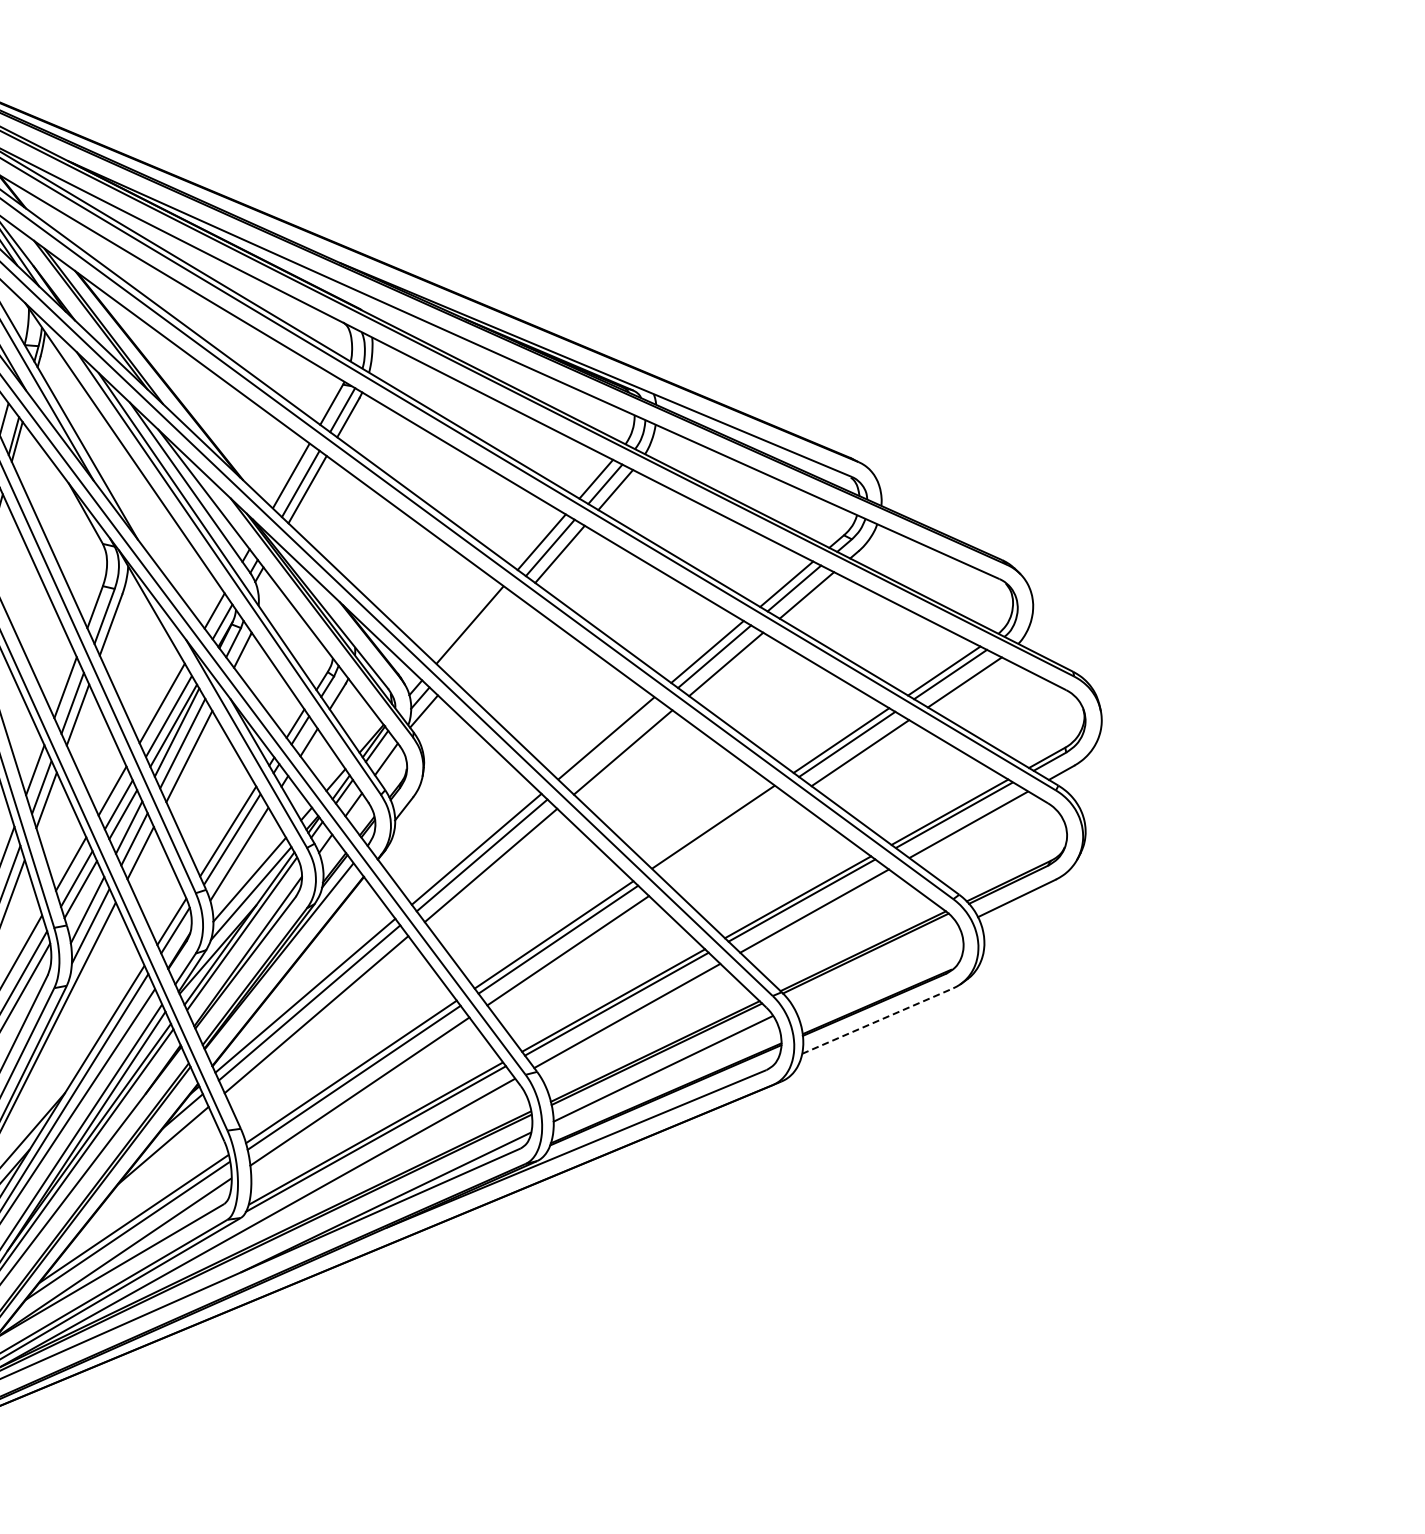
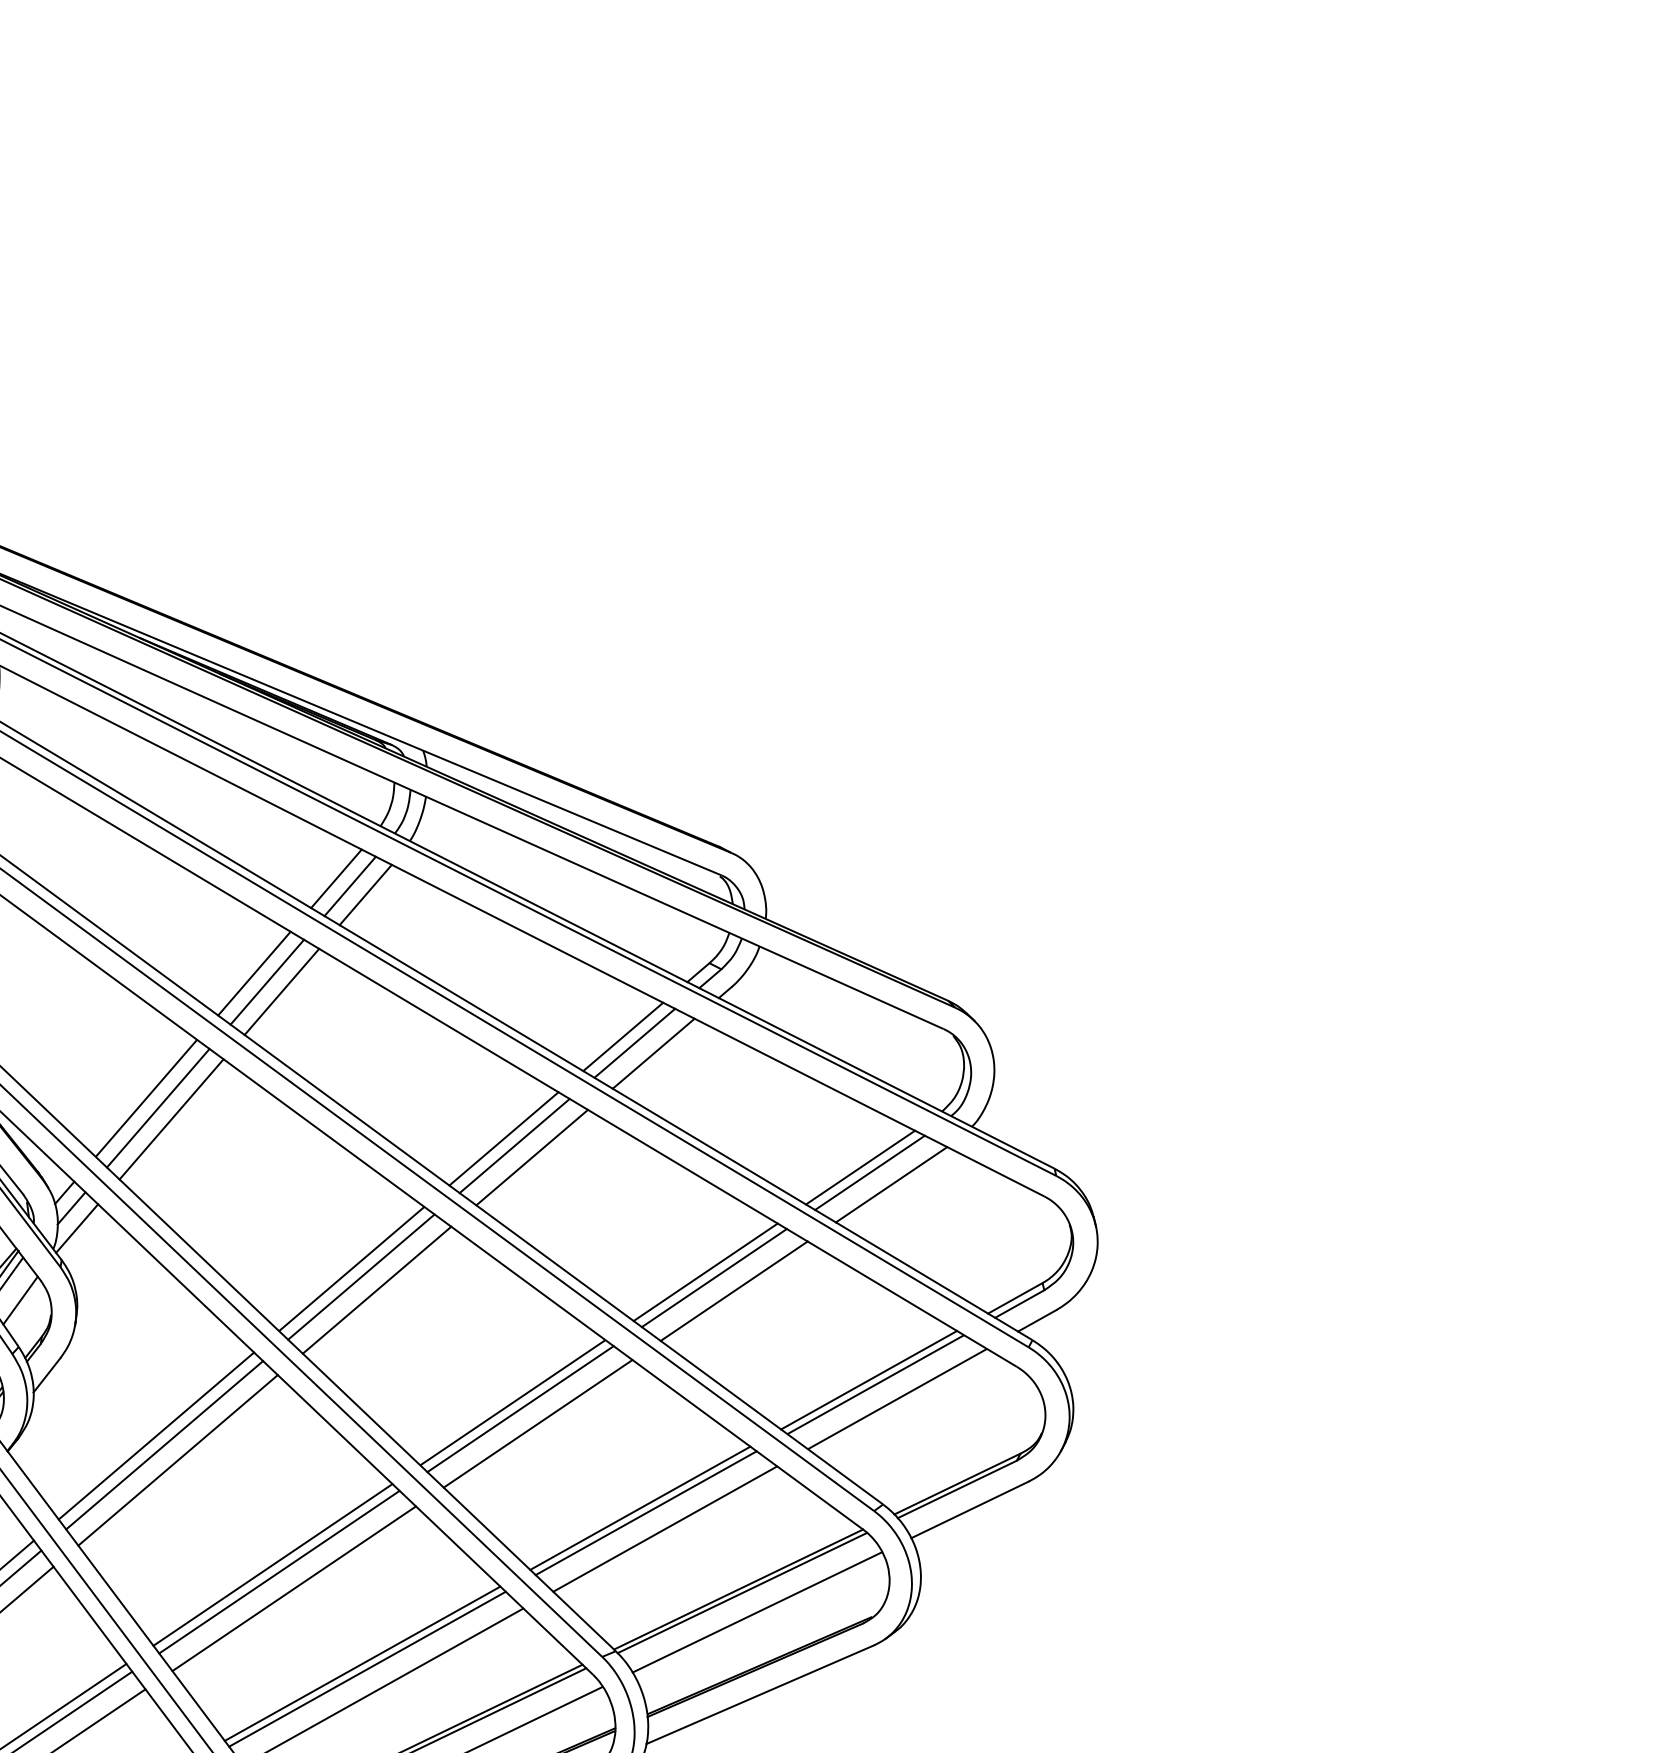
line: (477, 631) -> (157, 1108), added
line: (486, 638) -> (171, 1118), added
line: (612, 743) -> (360, 1276), added
line: (718, 831) -> (520, 1409), added
line: (729, 840) -> (537, 1422), added
line: (875, 966) -> (756, 1612), added
line: (878, 1020) -> (761, 1693), dashed -> solid

